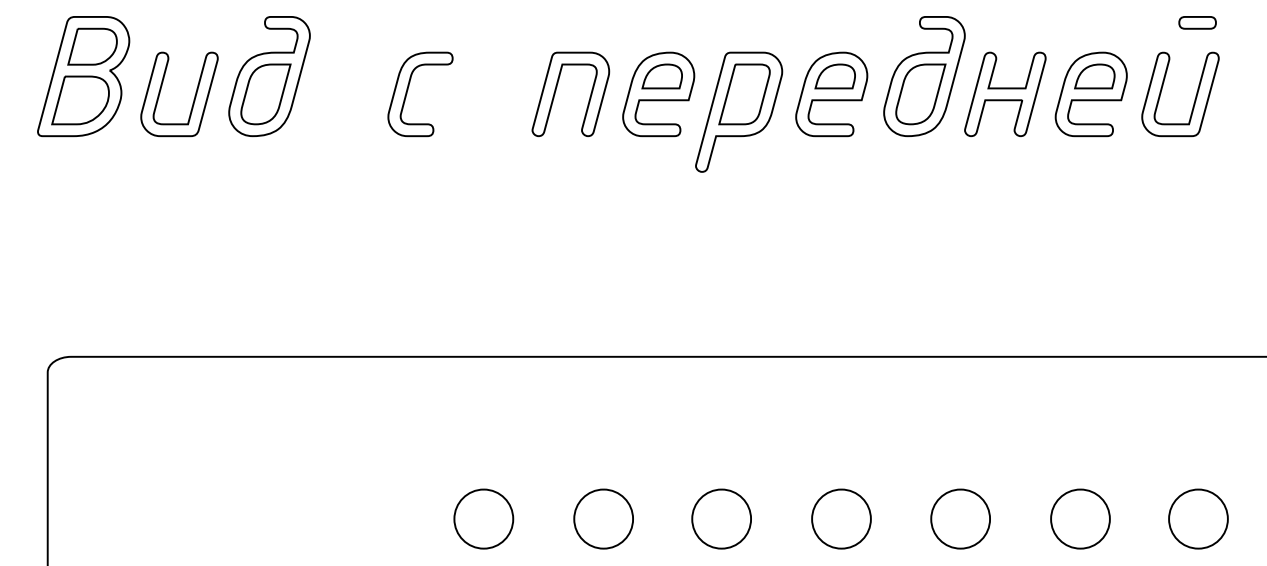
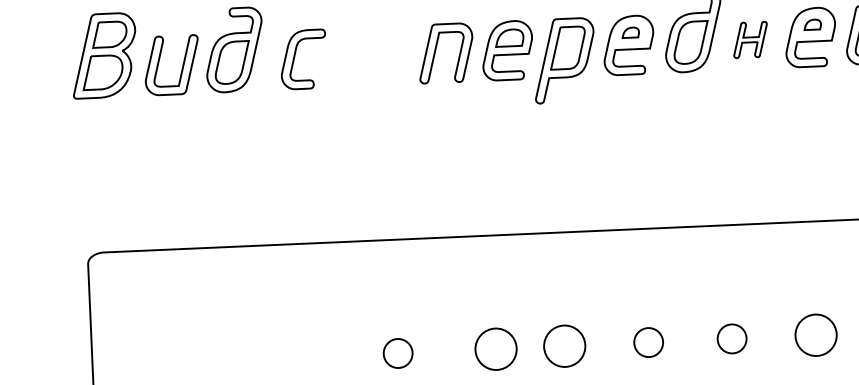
part: (834, 76) -> (630, 32), size x0.6
part: (1094, 76) -> (812, 24), size x0.6
part: (408, 90) -> (295, 57), moved
part: (1005, 93) -> (750, 39), size x0.6
part: (483, 518) -> (397, 353), size x0.7
part: (603, 518) -> (495, 348), moved
part: (841, 518) -> (648, 342), size x0.7
part: (960, 518) -> (732, 338), size x0.7

